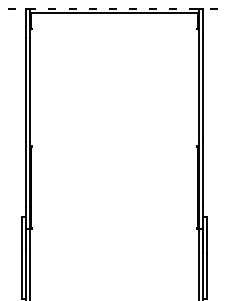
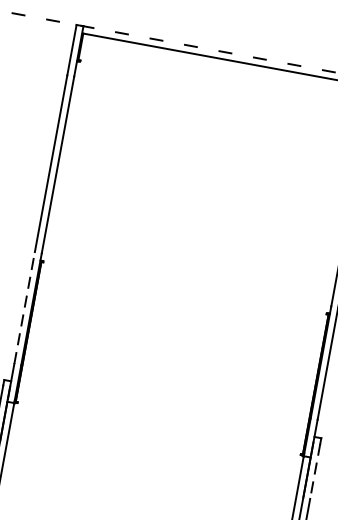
line: (25, 174) -> (23, 308), solid -> dashed
line: (207, 237) -> (315, 472), solid -> dashed

